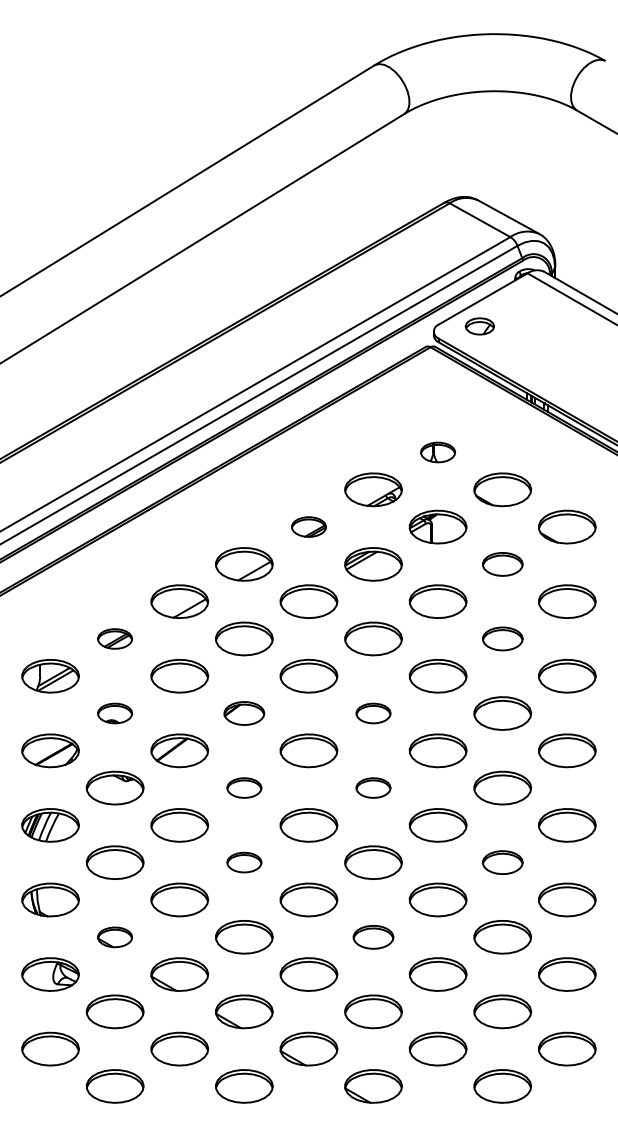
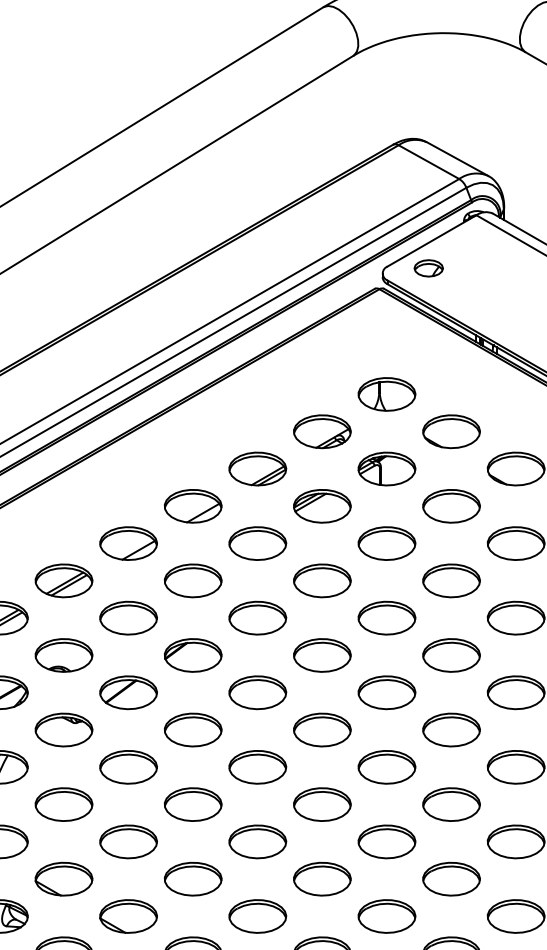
part: (437, 452) -> (386, 394), size x1.67
part: (308, 526) -> (257, 468), size x1.67
part: (502, 564) -> (451, 506), size x1.43
part: (114, 638) -> (63, 580), size x1.67
part: (502, 638) -> (451, 580), size x1.43
part: (114, 713) -> (63, 655), size x1.67
part: (244, 713) -> (193, 655), size x1.43
part: (373, 713) -> (322, 655), size x1.67
part: (244, 787) -> (193, 729), size x1.67
part: (373, 787) -> (322, 729), size x1.67
part: (244, 862) -> (193, 804), size x1.67
part: (502, 862) -> (451, 804), size x1.43
part: (114, 937) -> (63, 879), size x1.67
part: (373, 937) -> (322, 879), size x1.43

